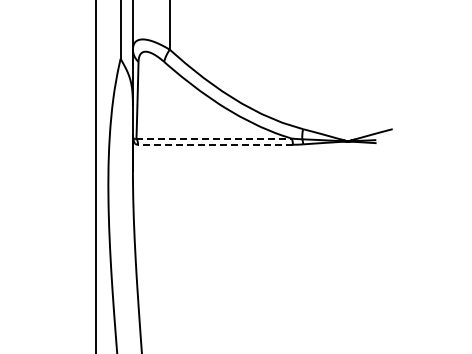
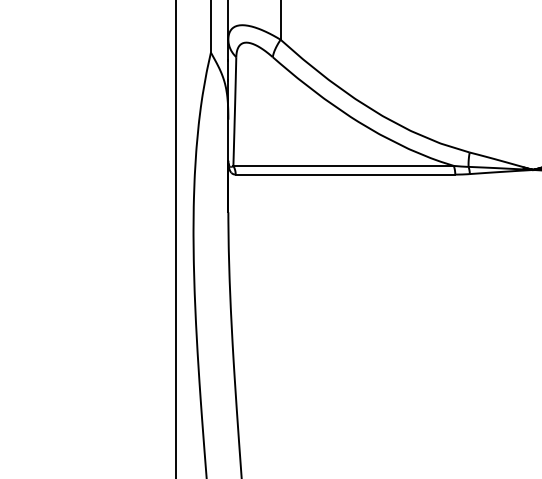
line: (214, 138) -> (344, 165), dashed -> solid
line: (215, 144) -> (345, 174), dashed -> solid

